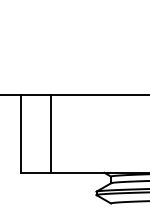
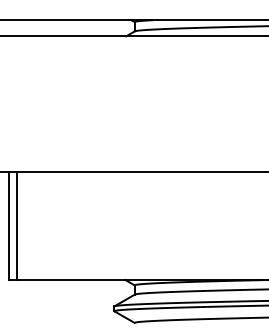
line: (50, 133) -> (16, 225), moved

